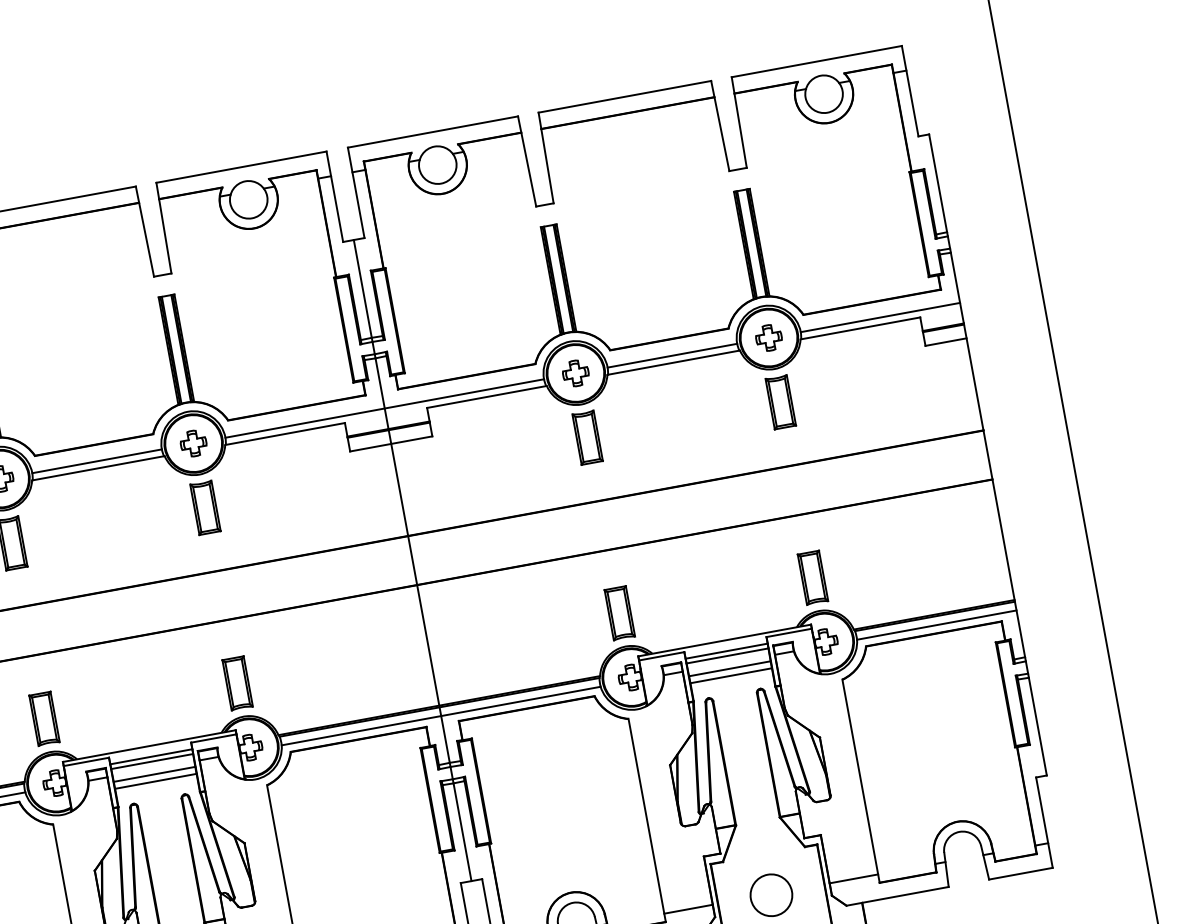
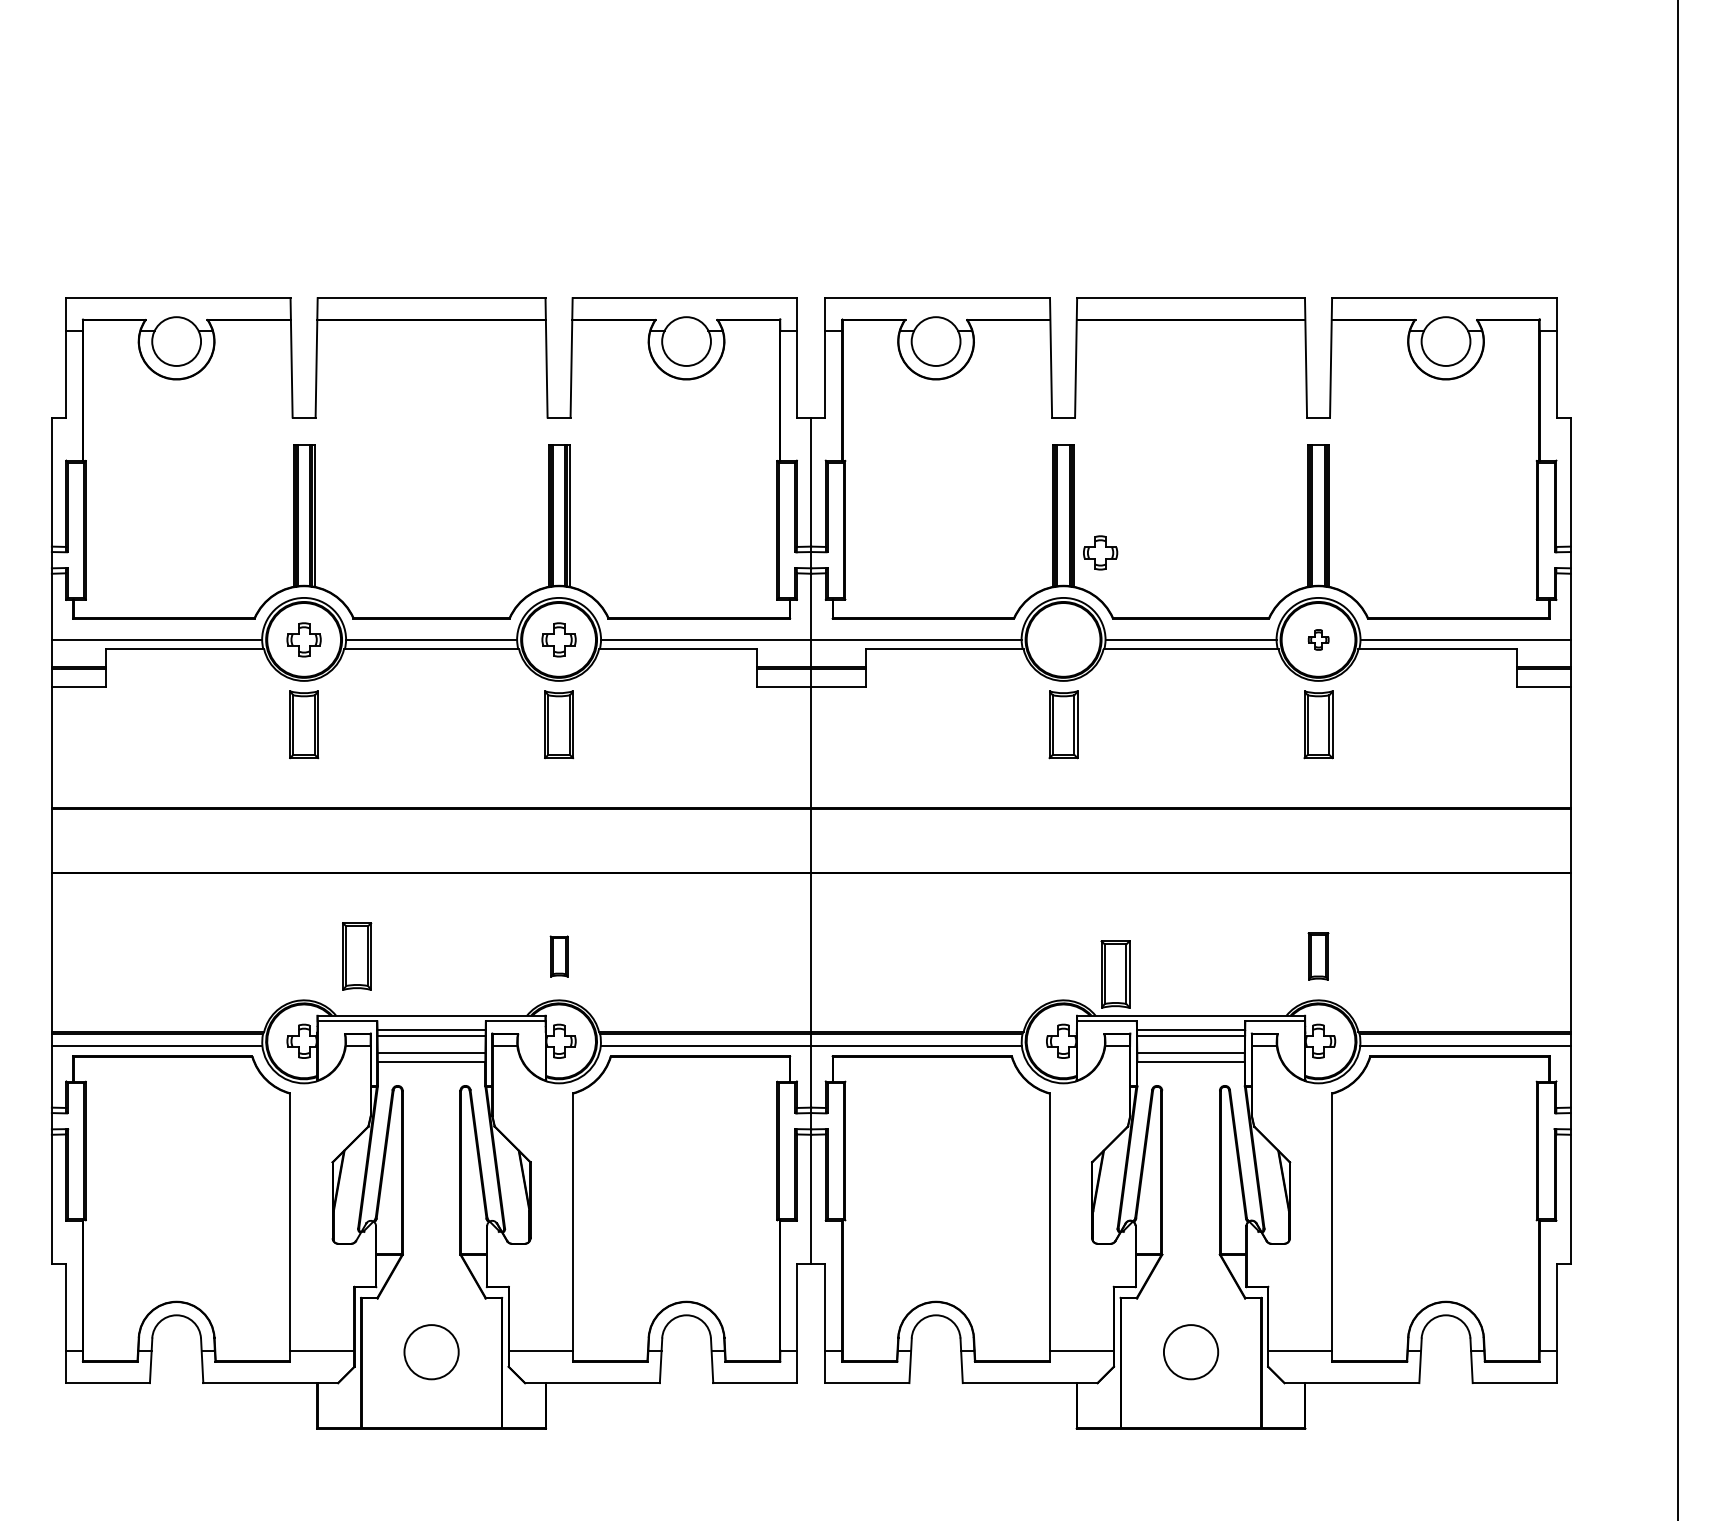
part: (768, 337) -> (1318, 639), size x0.6
part: (575, 373) -> (1100, 552), moved
part: (812, 577) -> (1318, 956), size x0.7
part: (619, 613) -> (1115, 974), moved
part: (237, 683) -> (559, 956), size x0.6
part: (44, 718) -> (357, 956), moved

